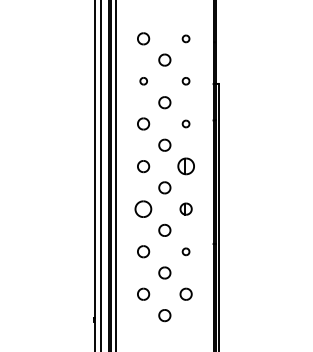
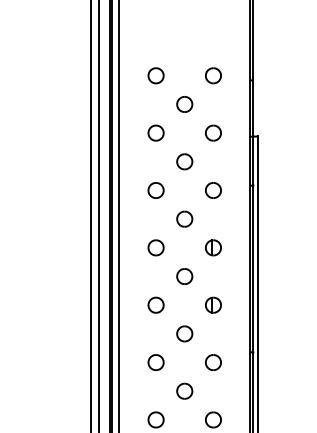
part: (185, 38) -> (212, 75), size x1.67
part: (143, 80) -> (155, 131), size x1.67
part: (185, 80) -> (212, 131), size x1.67
part: (185, 123) -> (212, 189), size x1.67
part: (185, 166) -> (212, 247), size x0.71
part: (143, 208) -> (155, 304), size x0.71
part: (185, 251) -> (212, 362), size x1.67

